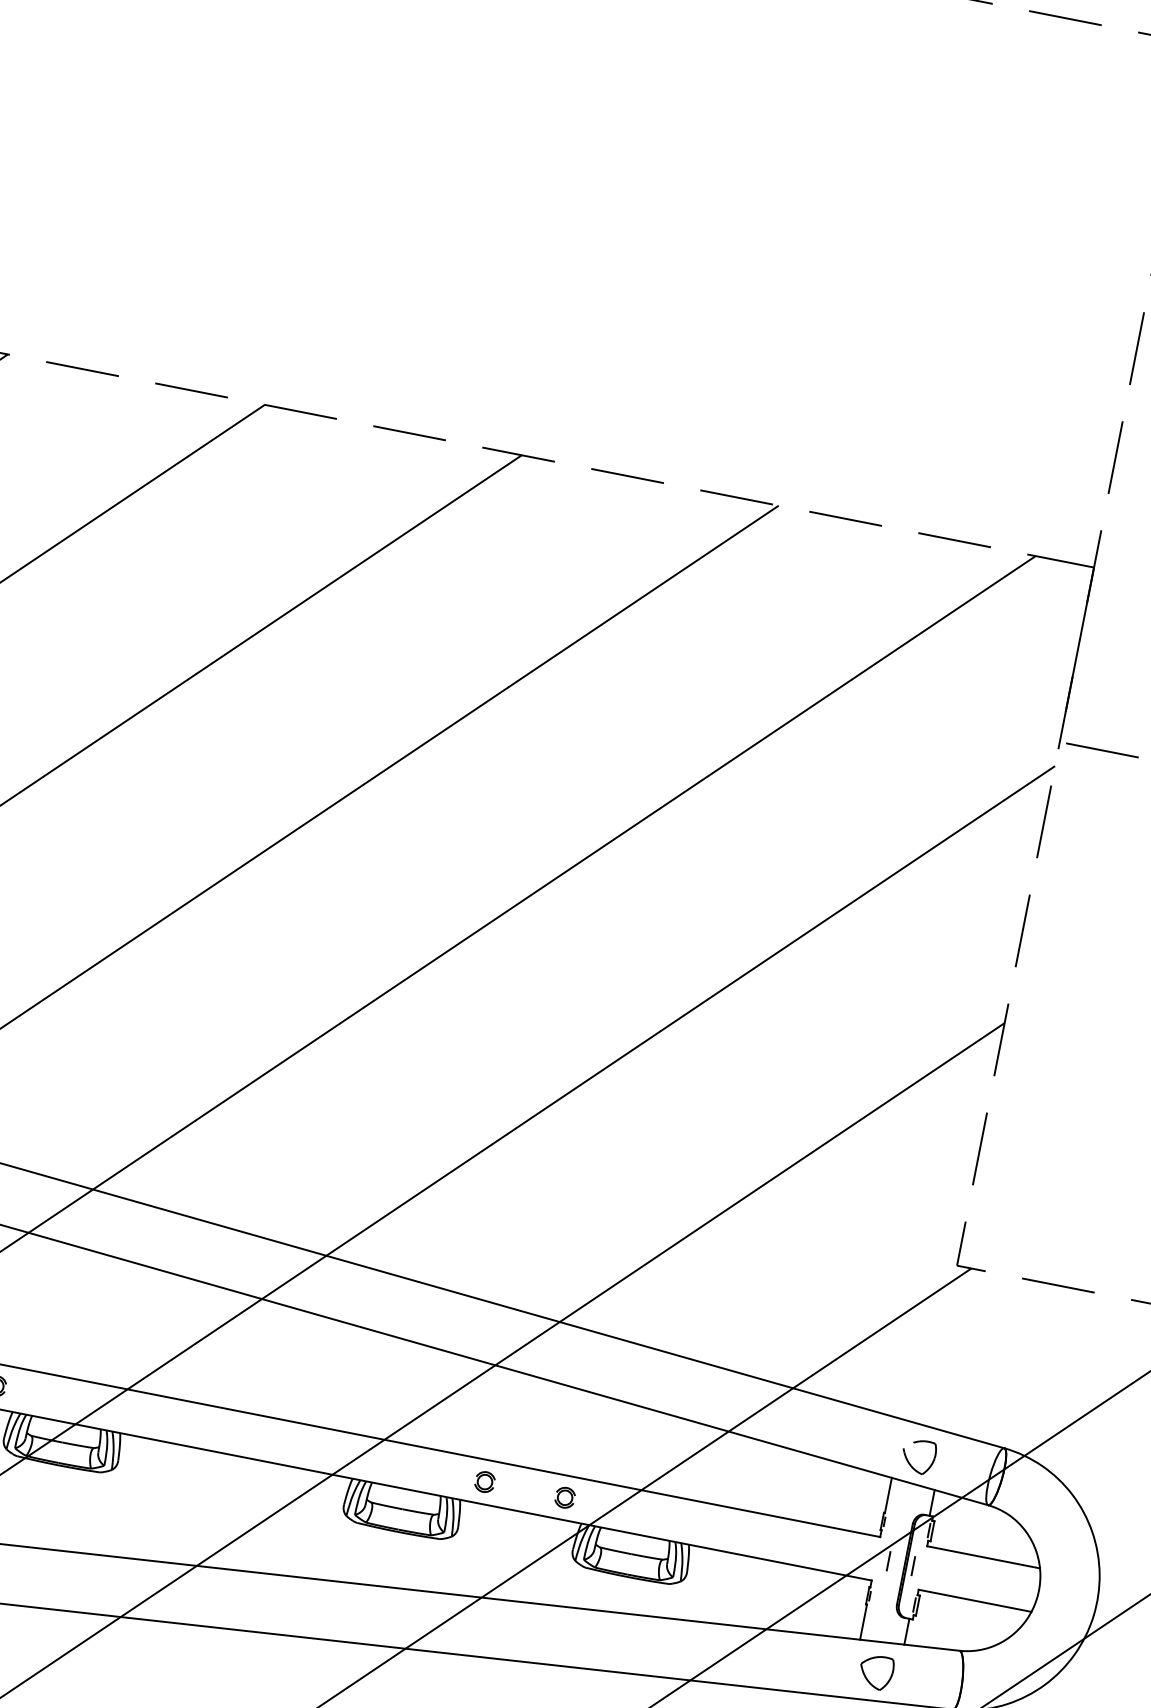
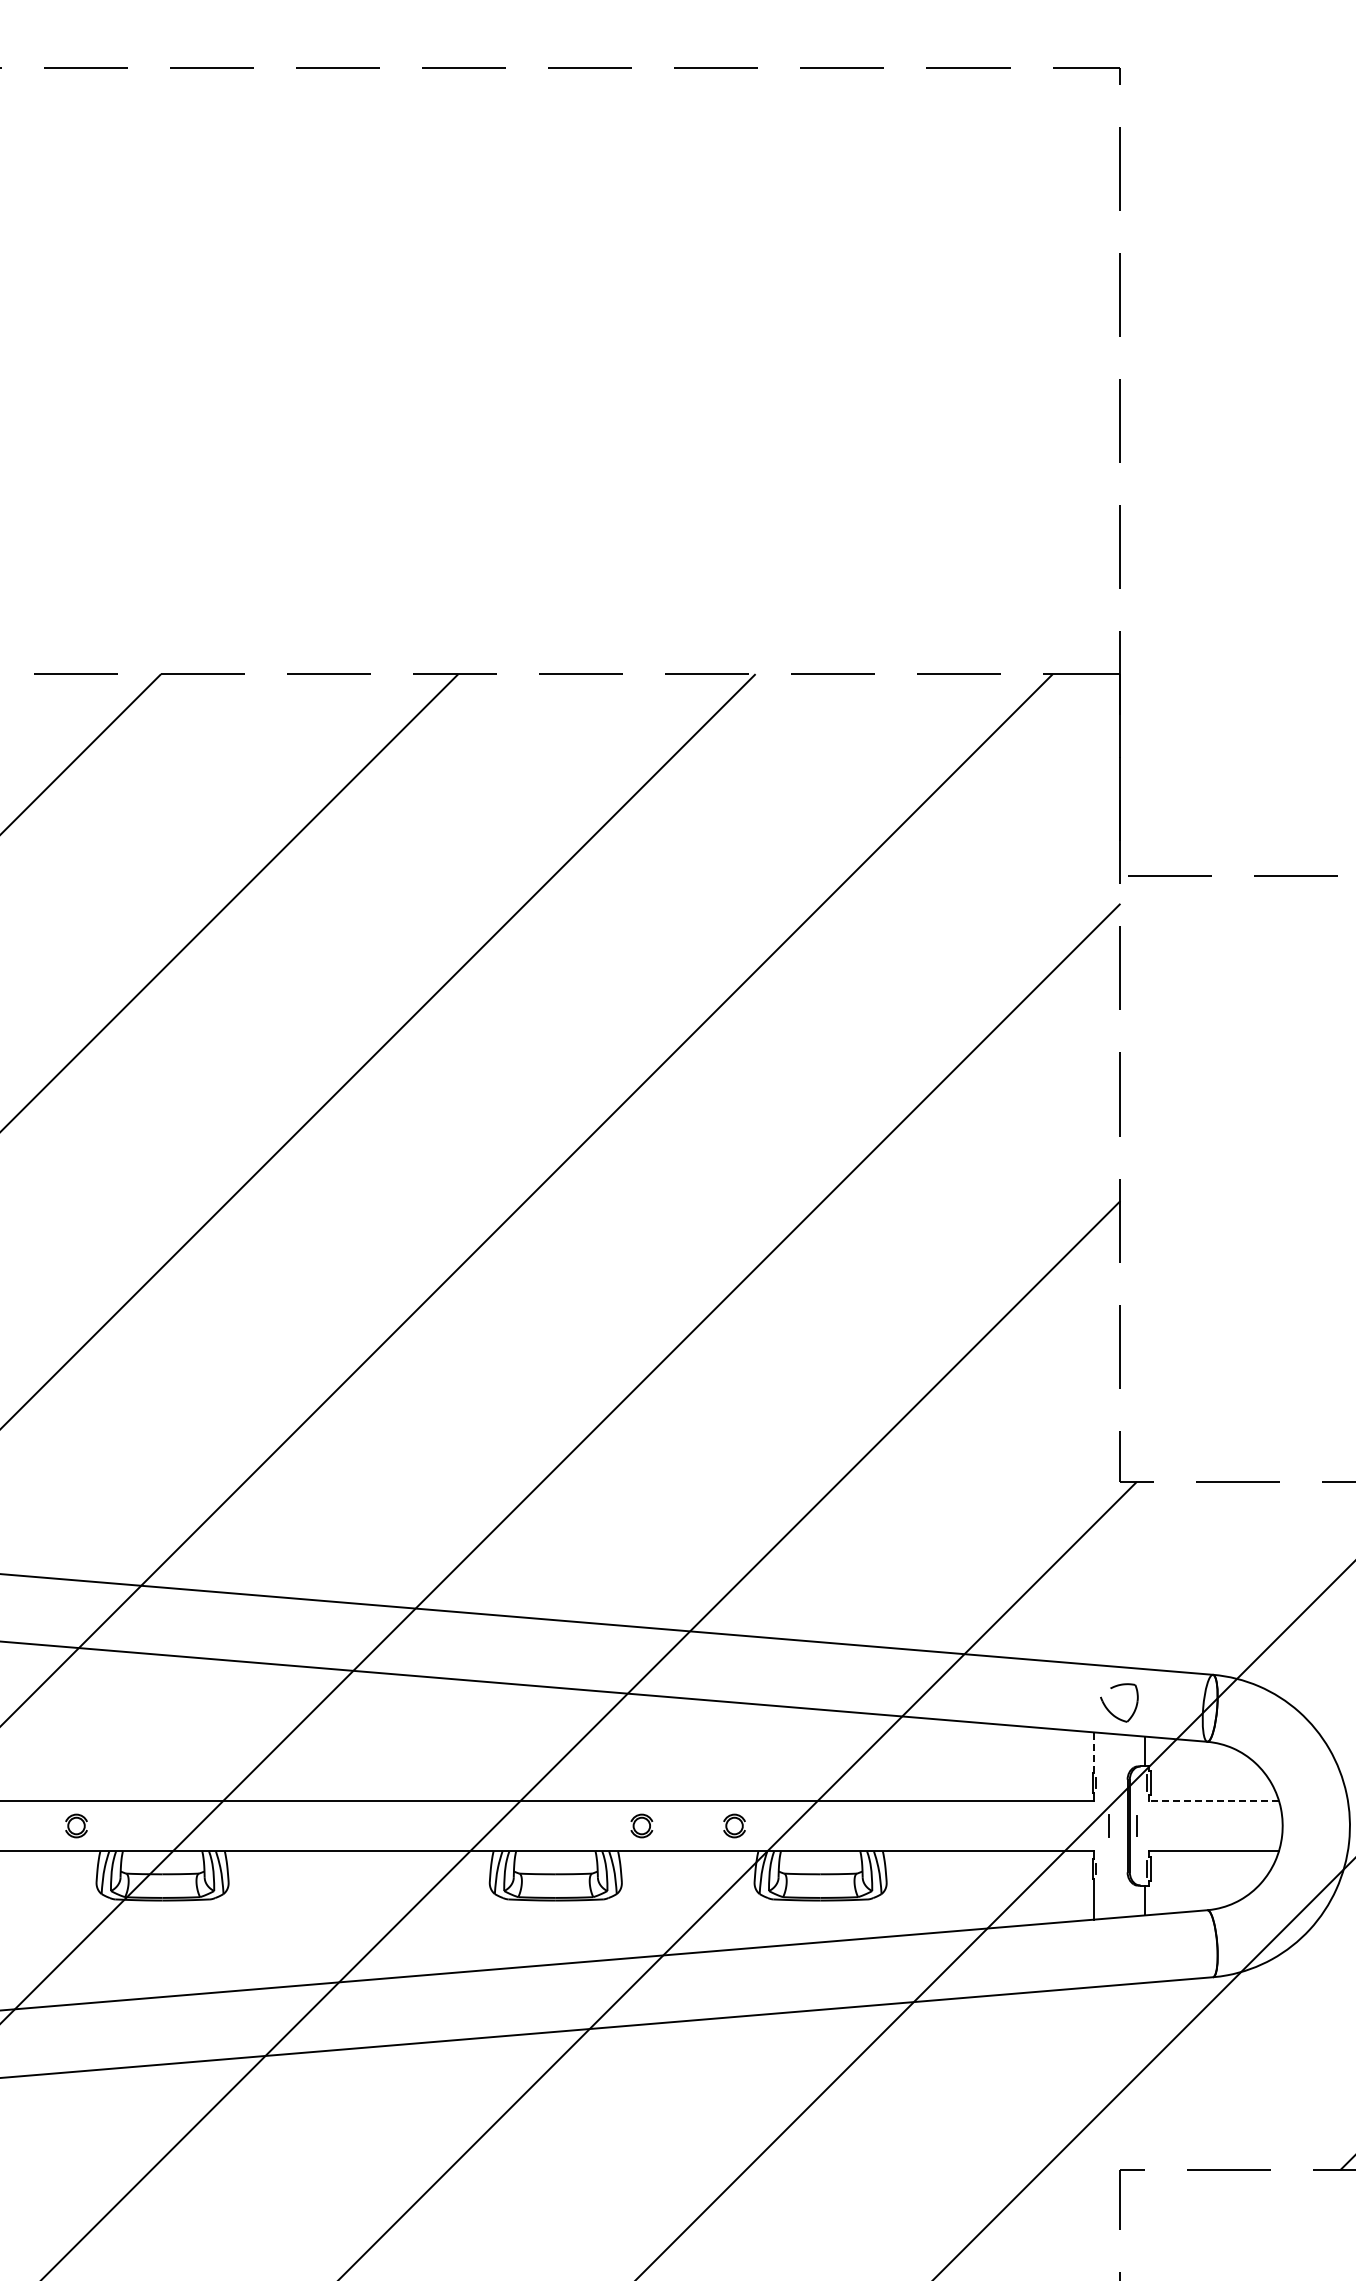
line: (888, 1495) -> (1094, 1752), solid -> dashed
line: (983, 1556) -> (1213, 1800), solid -> dashed
part: (876, 1672) -> (1119, 1952), removed

